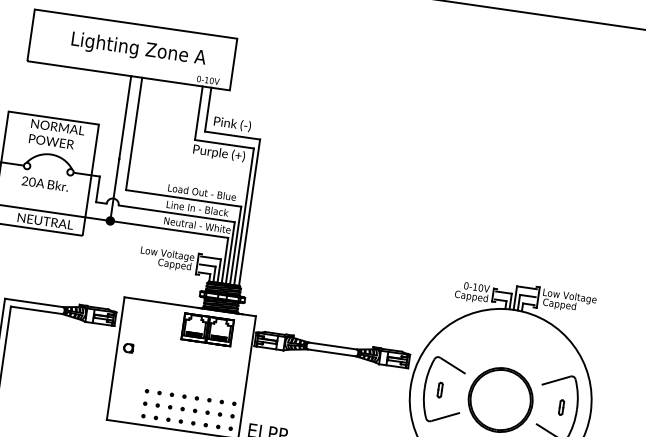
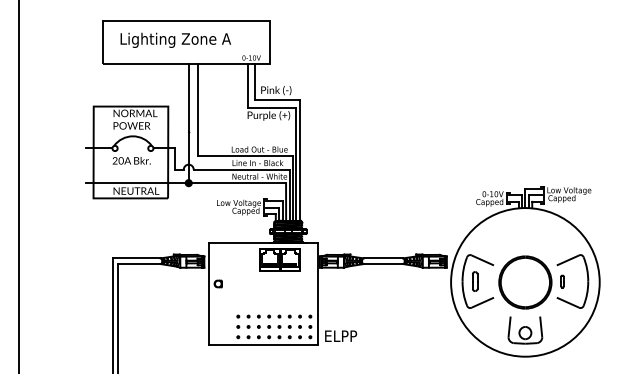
text: (138, 48) -> (175, 39), moved
part: (440, 390) -> (475, 281), size x1.6
part: (561, 407) -> (562, 281), moved

